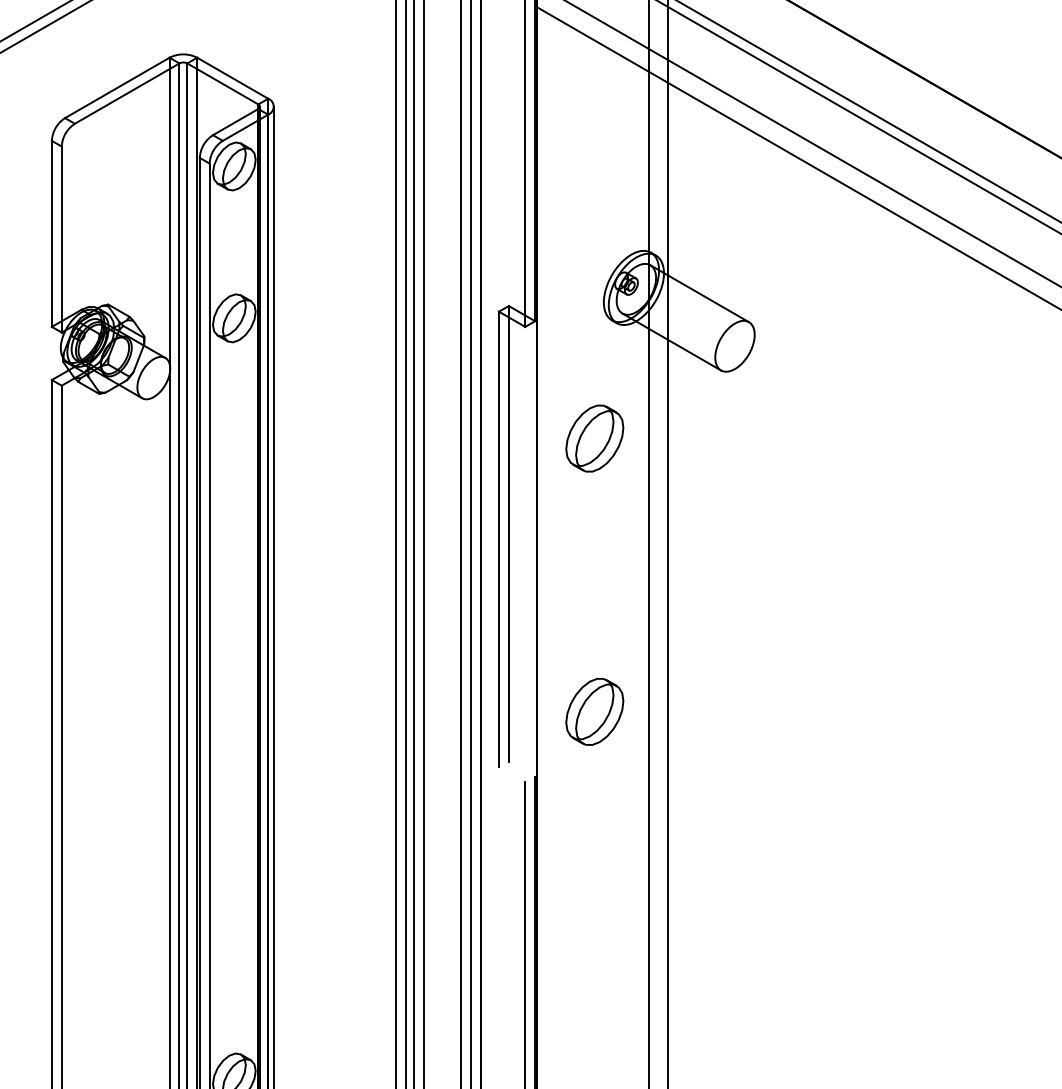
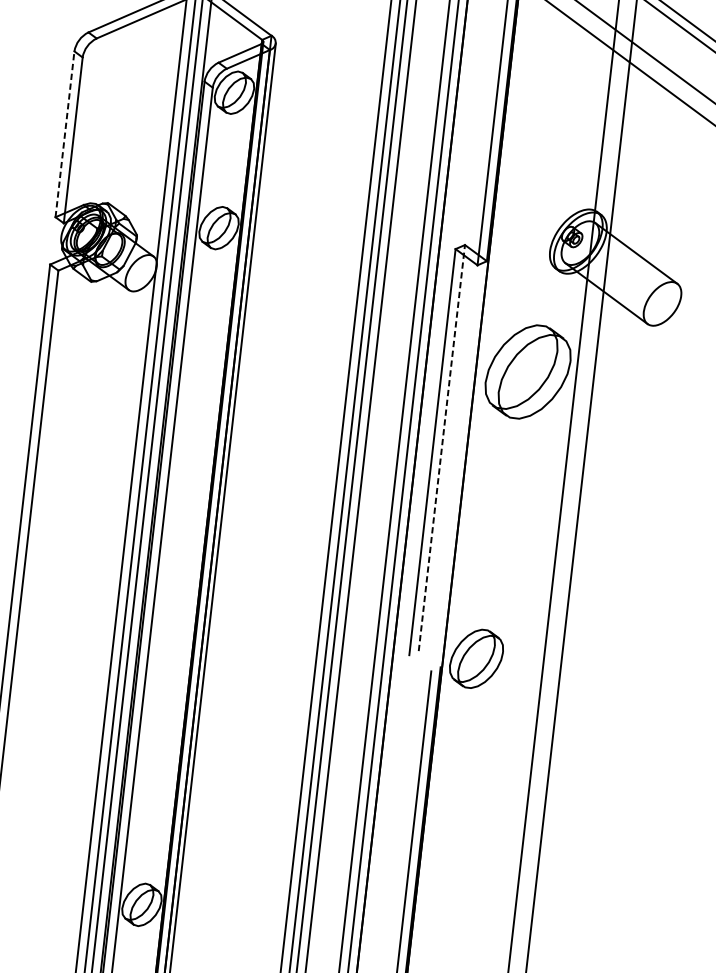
line: (51, 233) -> (64, 133), solid -> dashed
part: (594, 438) -> (527, 371), size x1.6
line: (508, 533) -> (441, 447), solid -> dashed
part: (594, 711) -> (476, 658), moved

